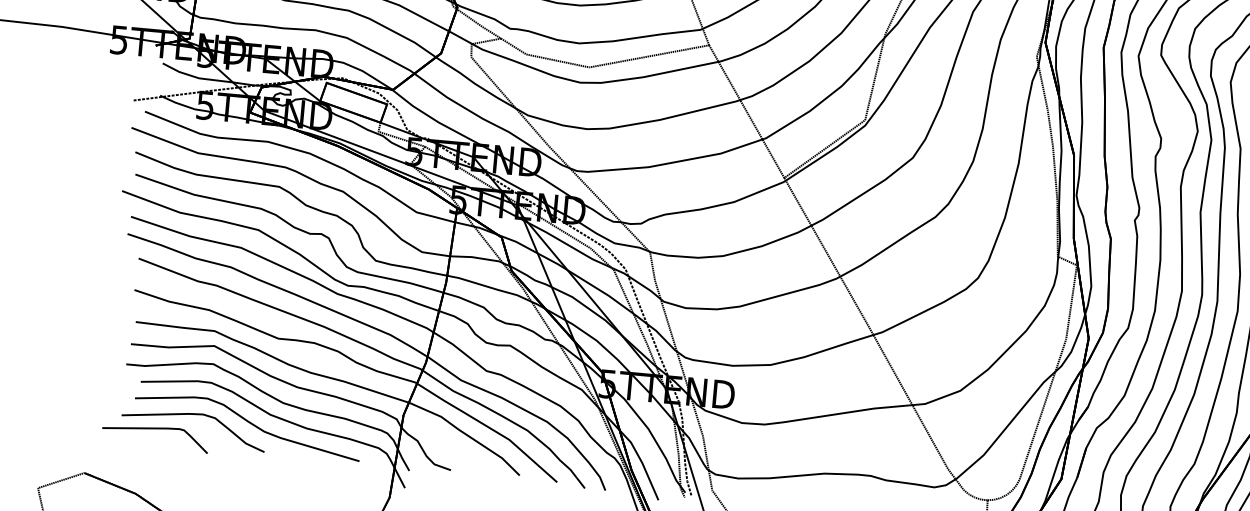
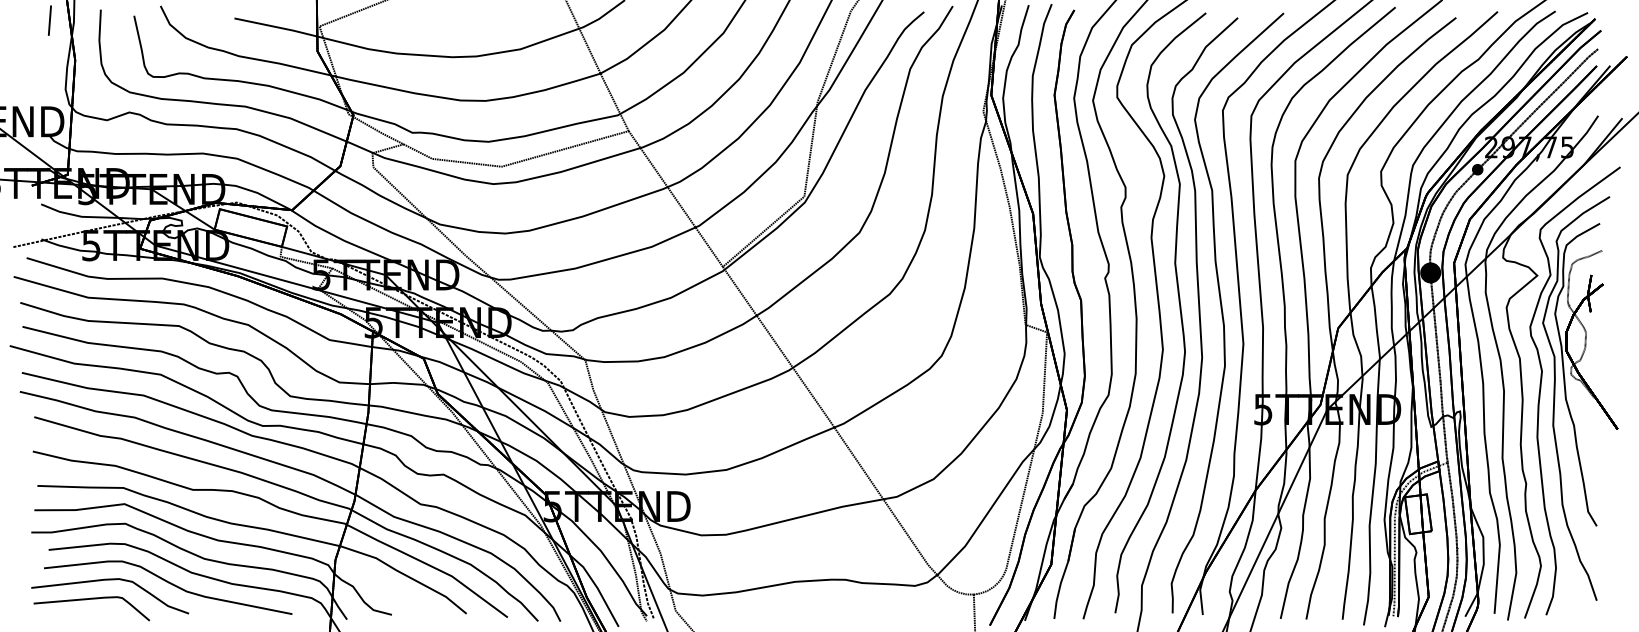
curve: (155, 429) -> (91, 599), moved

